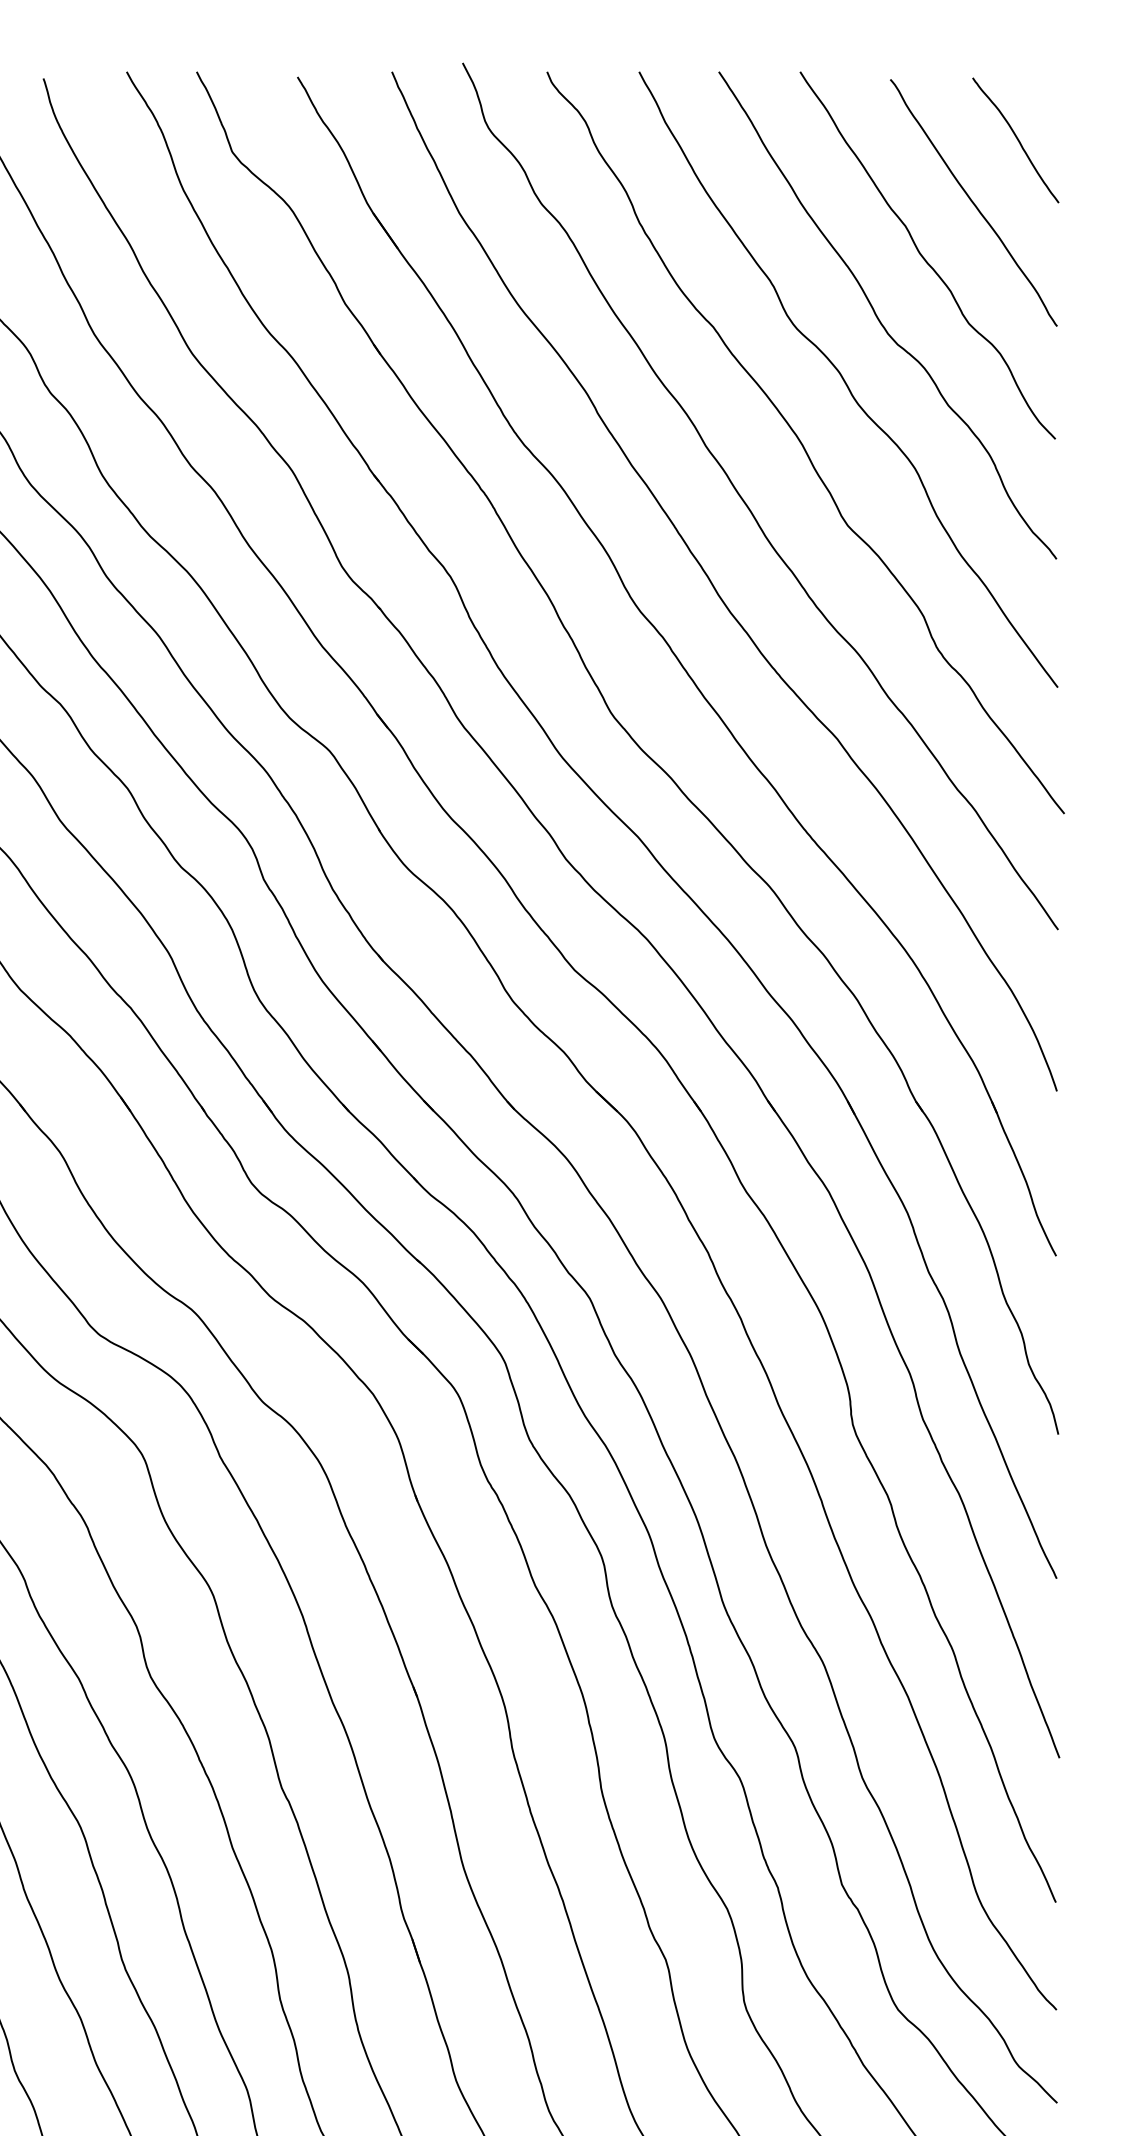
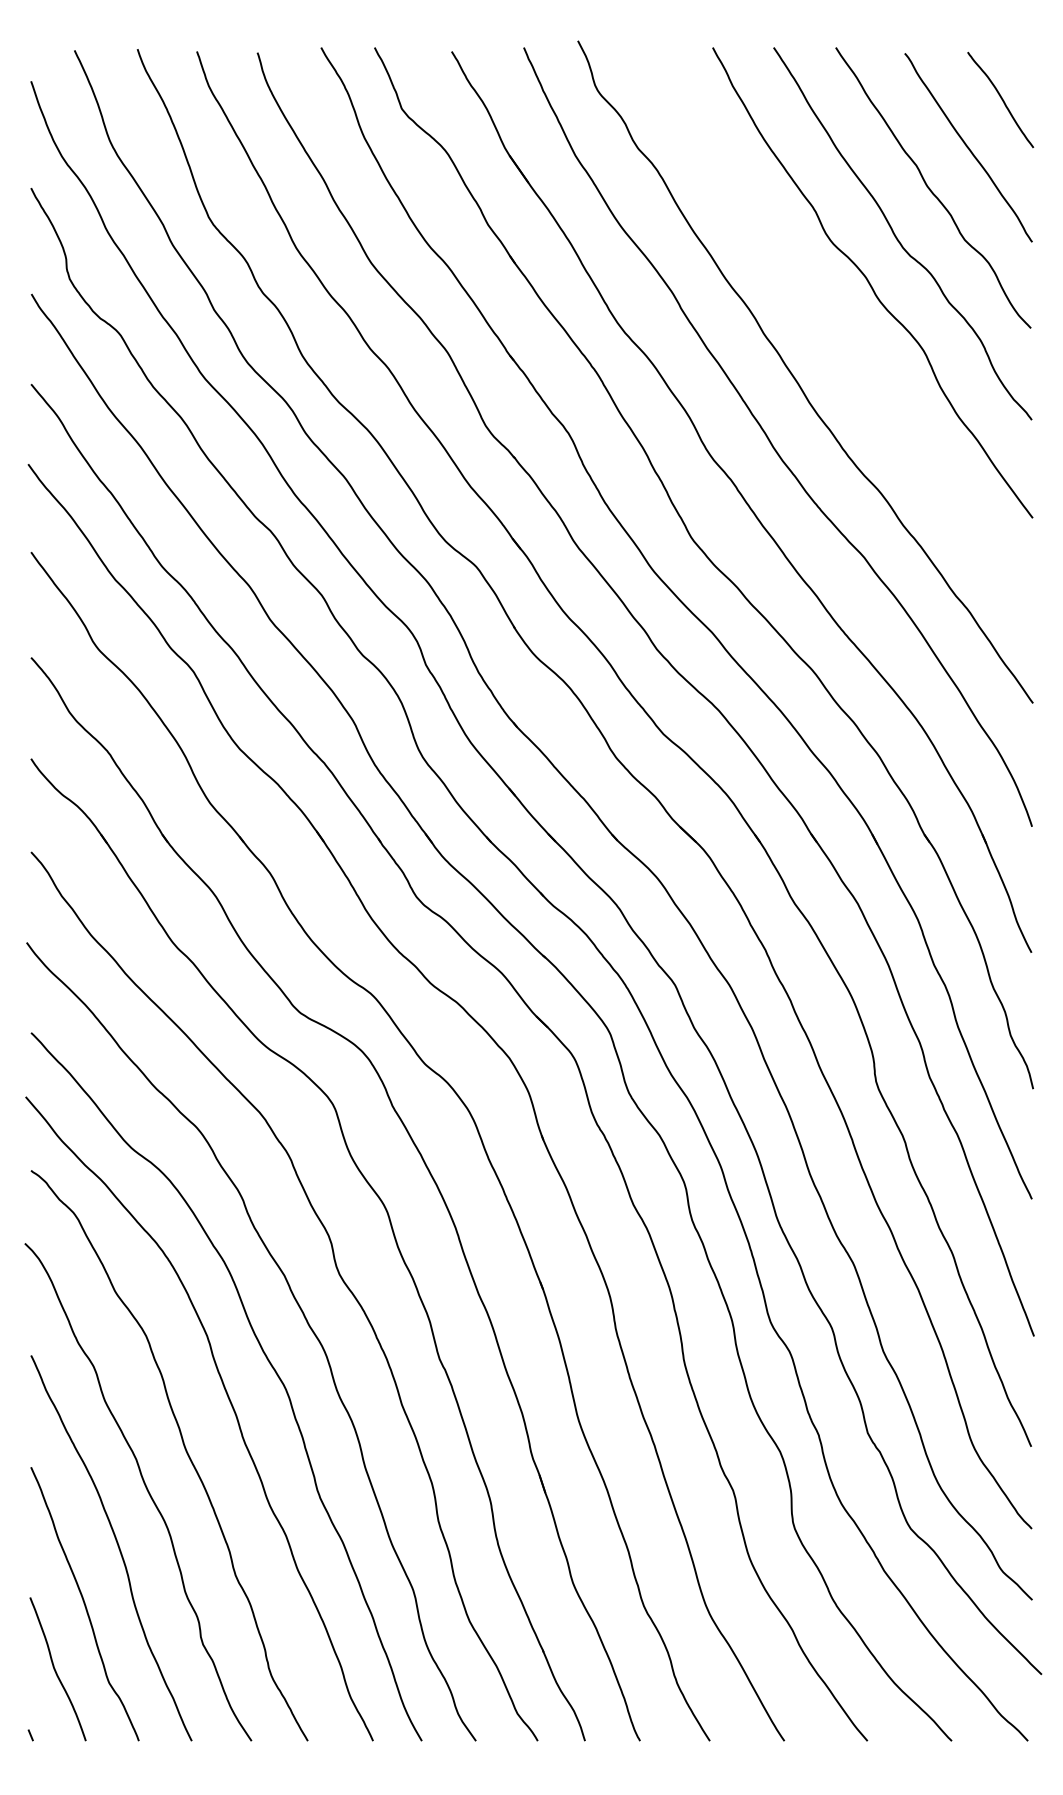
curve: (803, 444) -> (838, 332), removed

